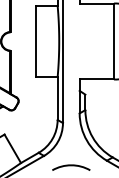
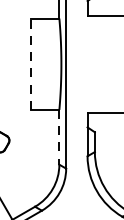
line: (35, 41) -> (31, 64), solid -> dashed
line: (57, 99) -> (59, 138), solid -> dashed

